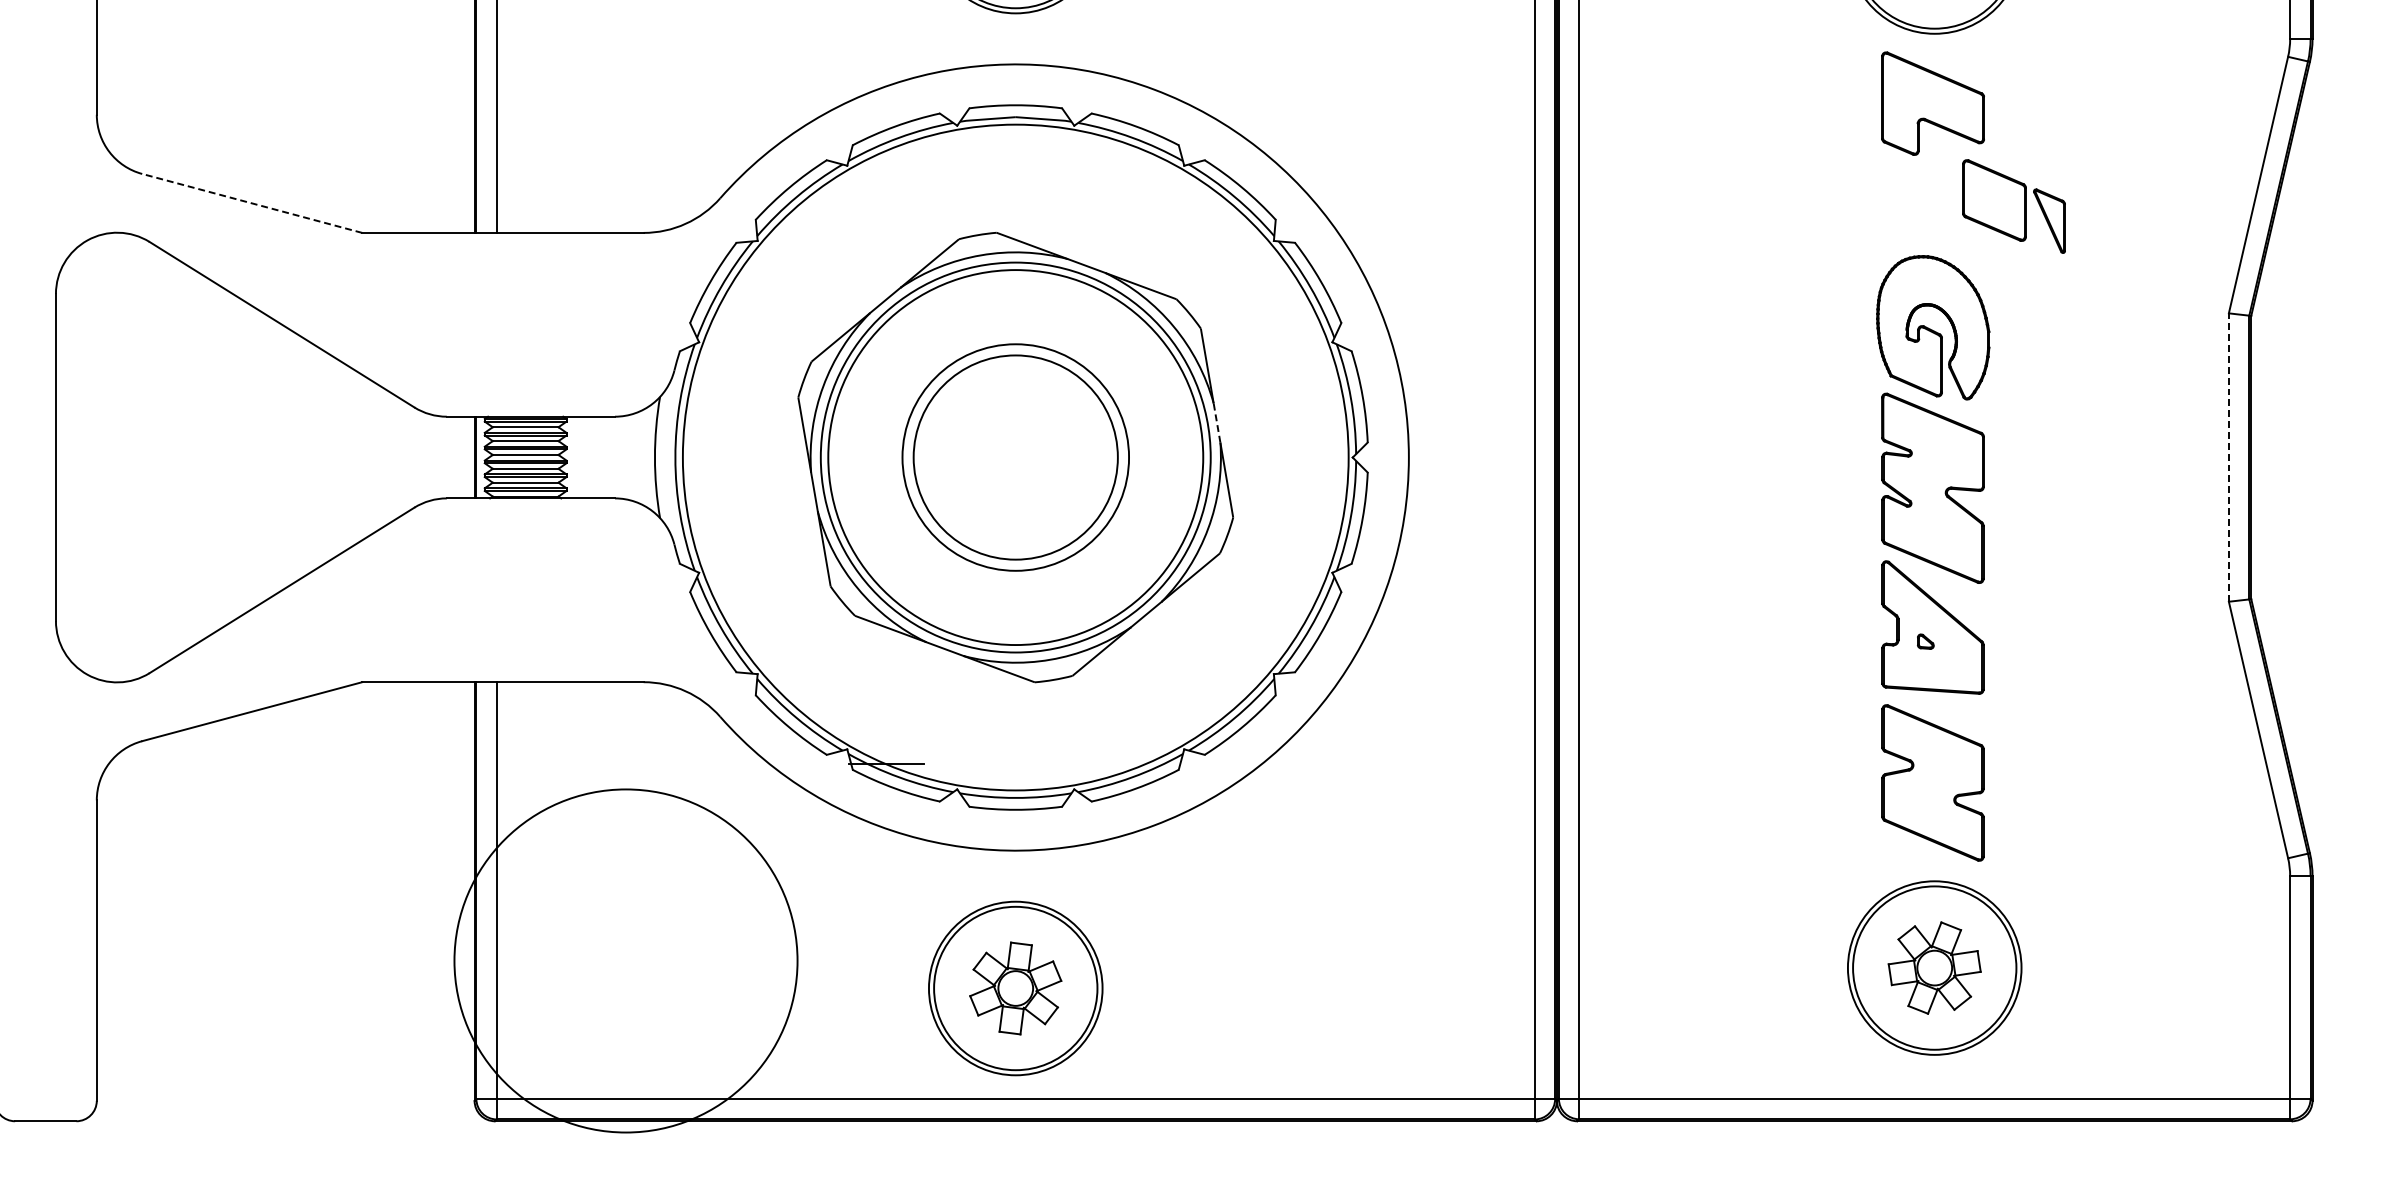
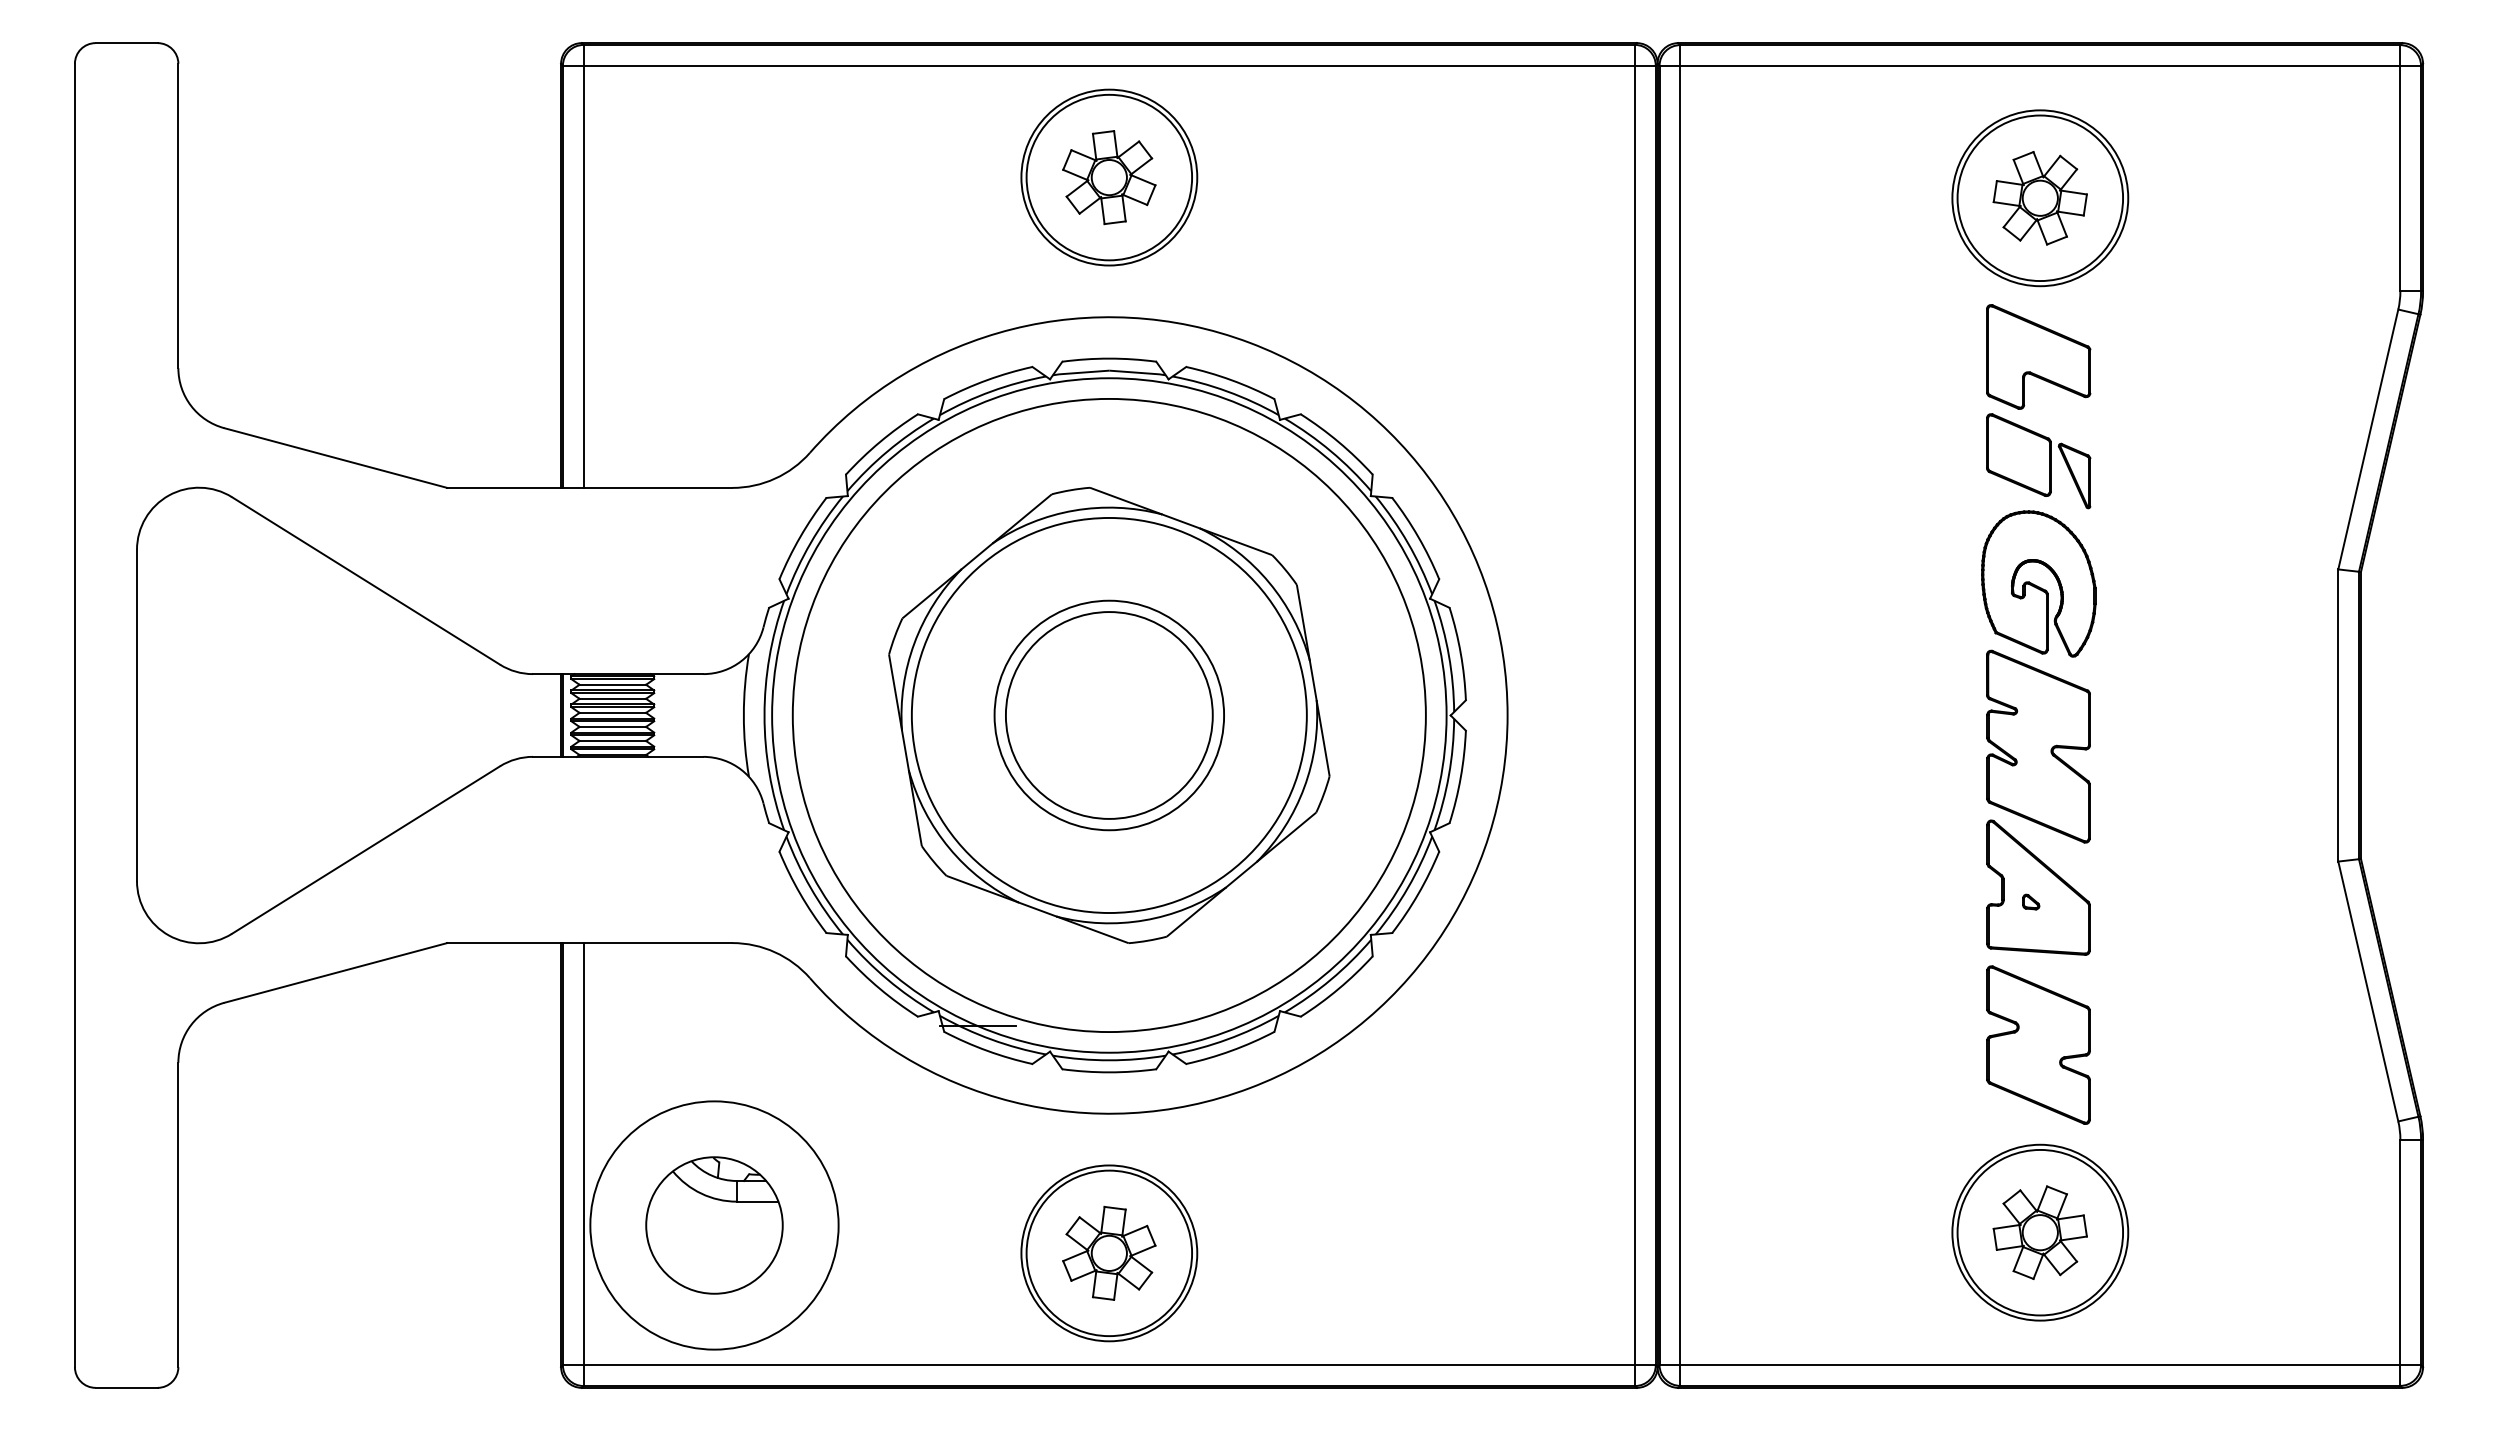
line: (251, 202) -> (335, 457), dashed -> solid
part: (2013, 206) -> (2038, 461), moved
line: (1217, 423) -> (1313, 680), dashed -> solid
circle: (1014, 457) -> (1108, 715), size x1.67
line: (2229, 457) -> (2338, 715), dashed -> solid
circle: (626, 960) -> (714, 1225), size x0.71
part: (626, 960) -> (714, 1225), added

